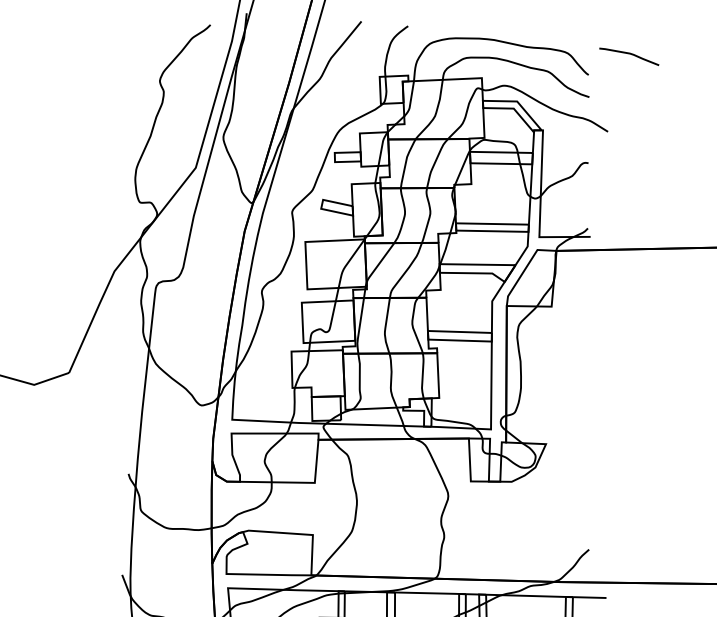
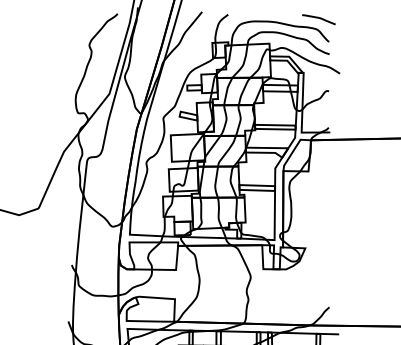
curve: (628, 54) -> (318, 18), moved

